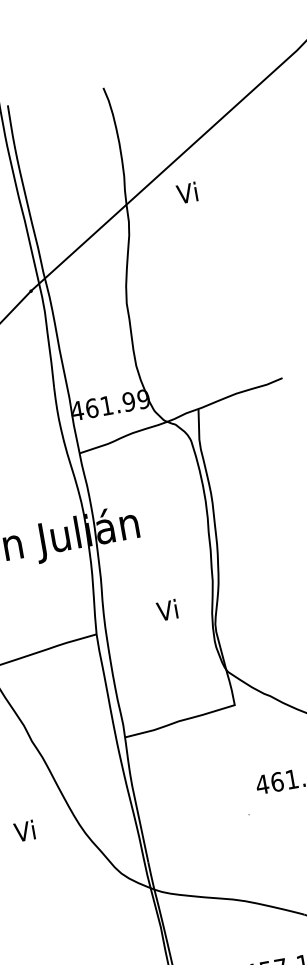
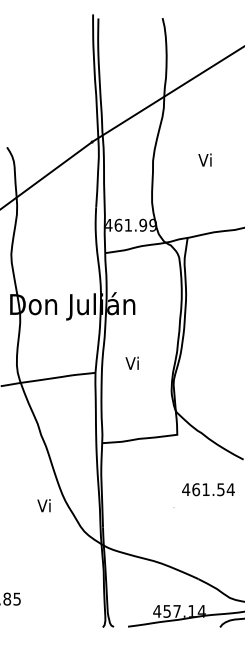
text: (186, 192) -> (204, 159), moved
text: (165, 609) -> (131, 362), moved
text: (23, 831) -> (43, 505), moved

